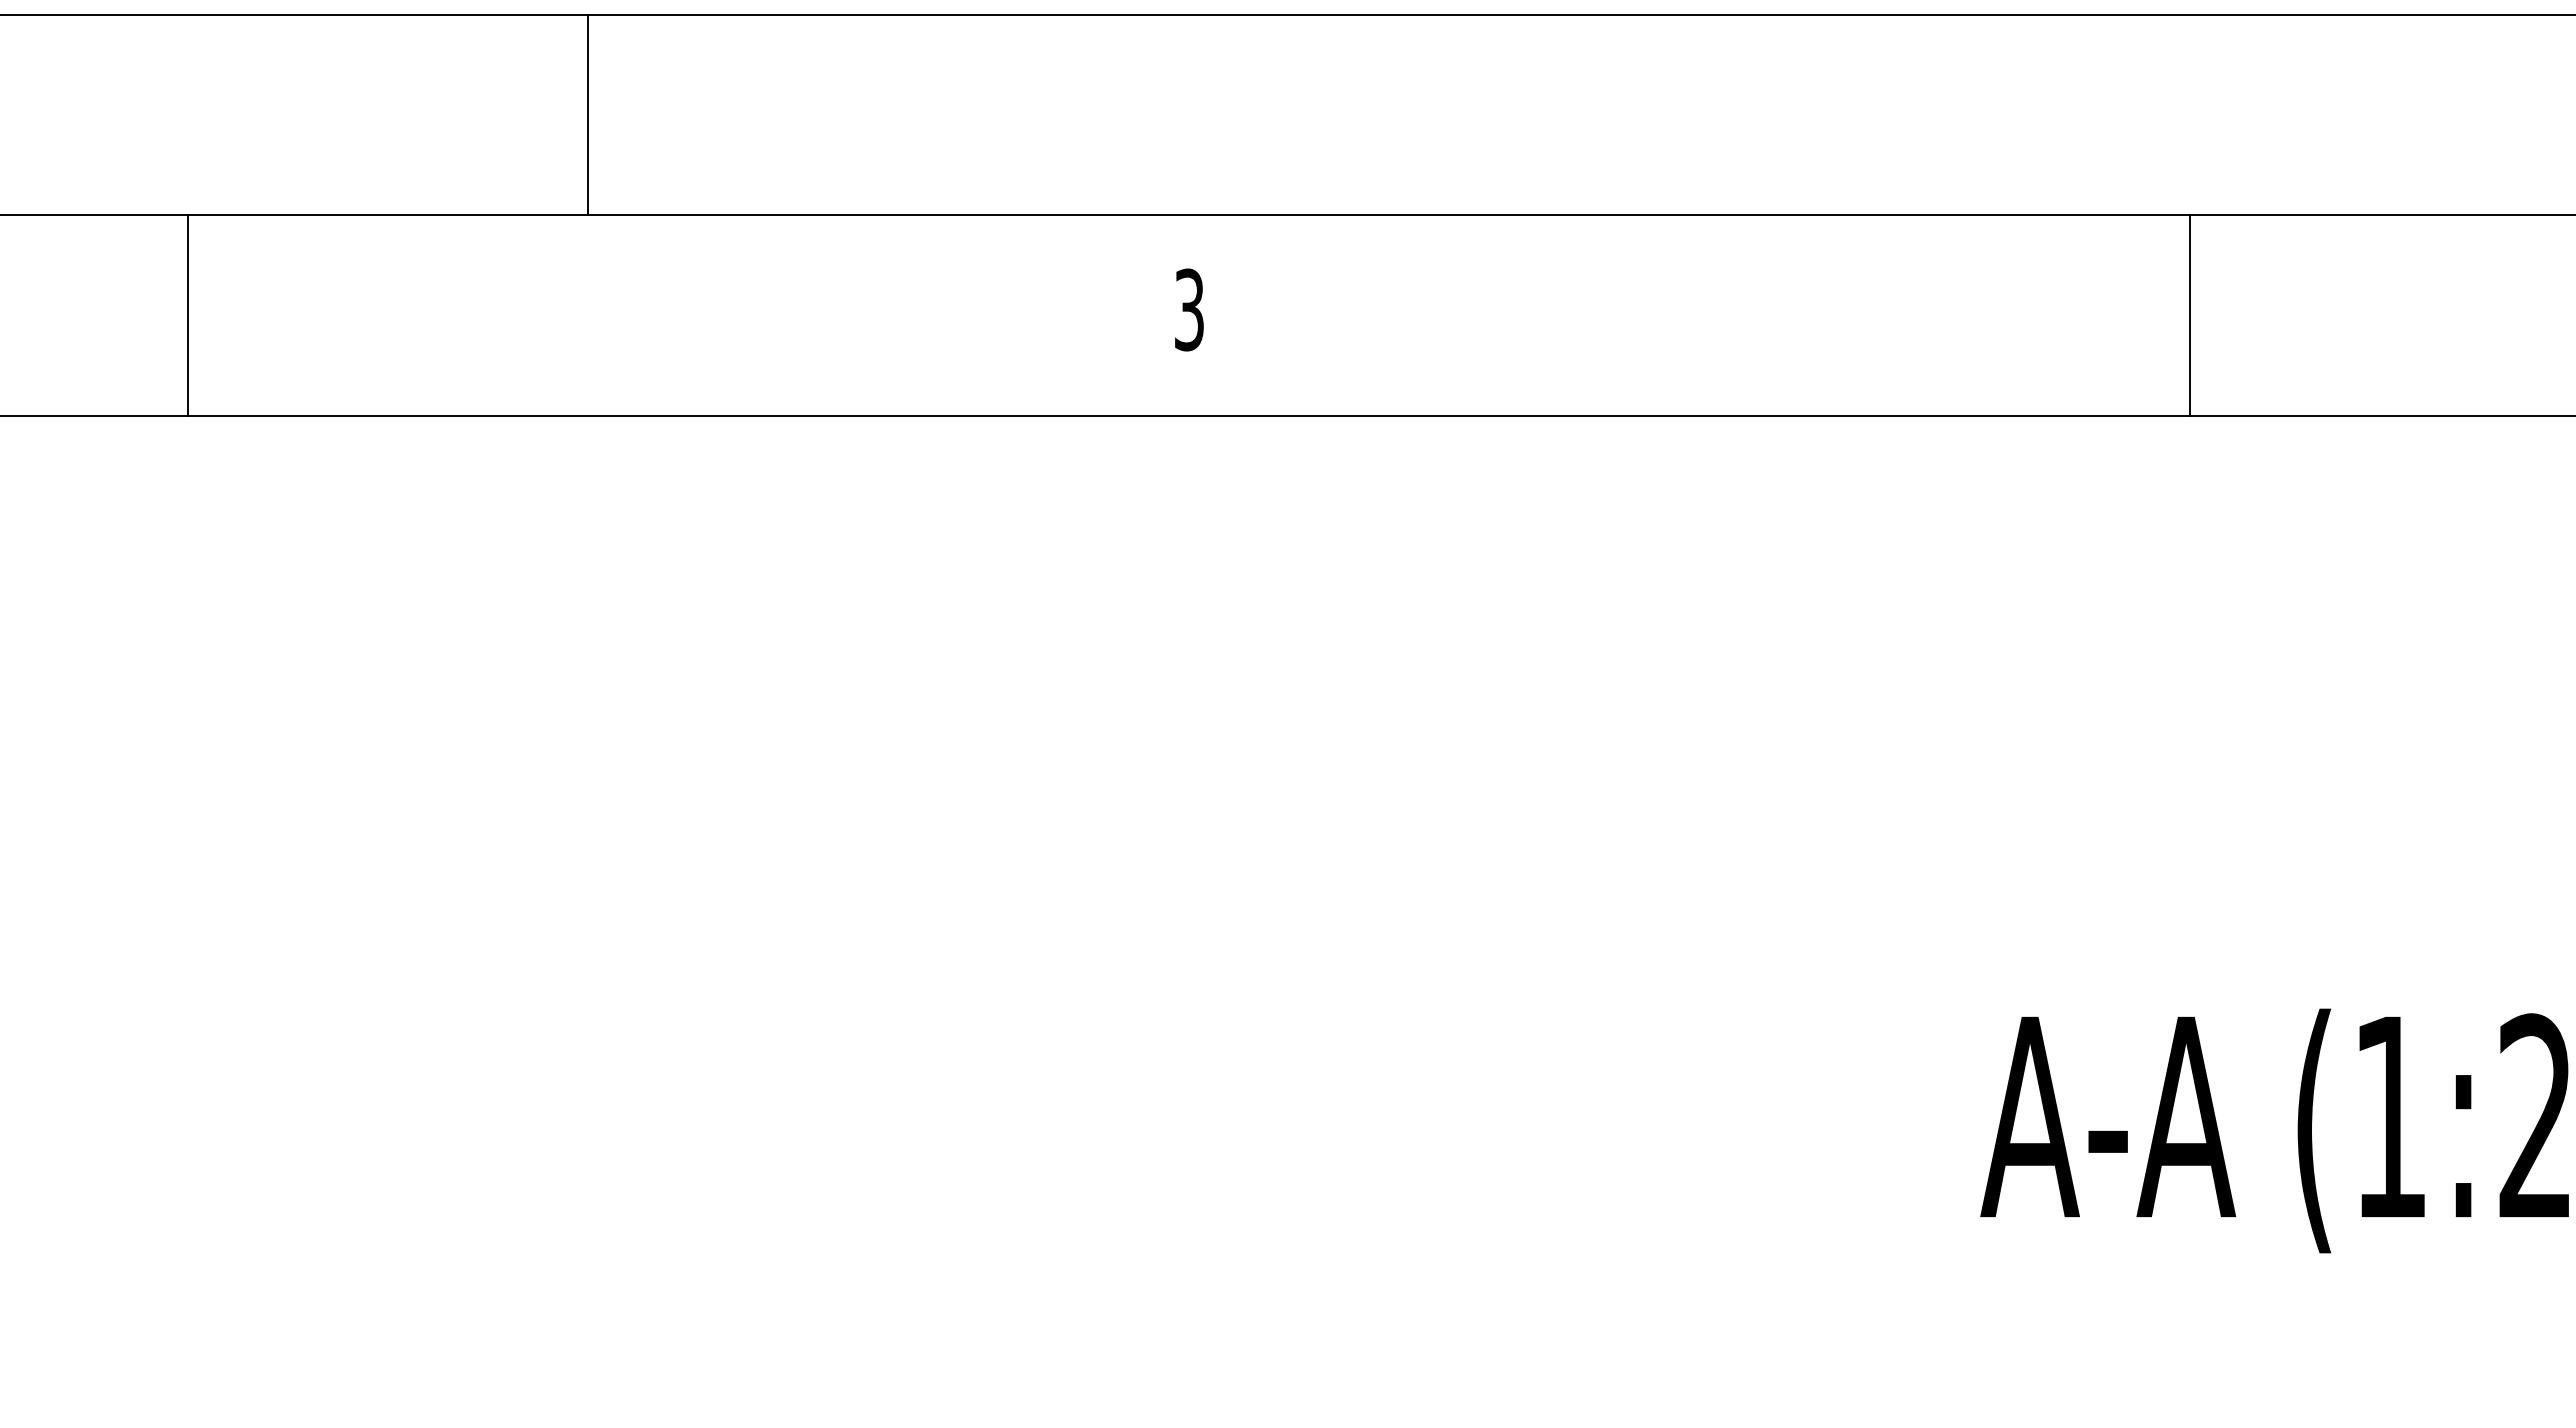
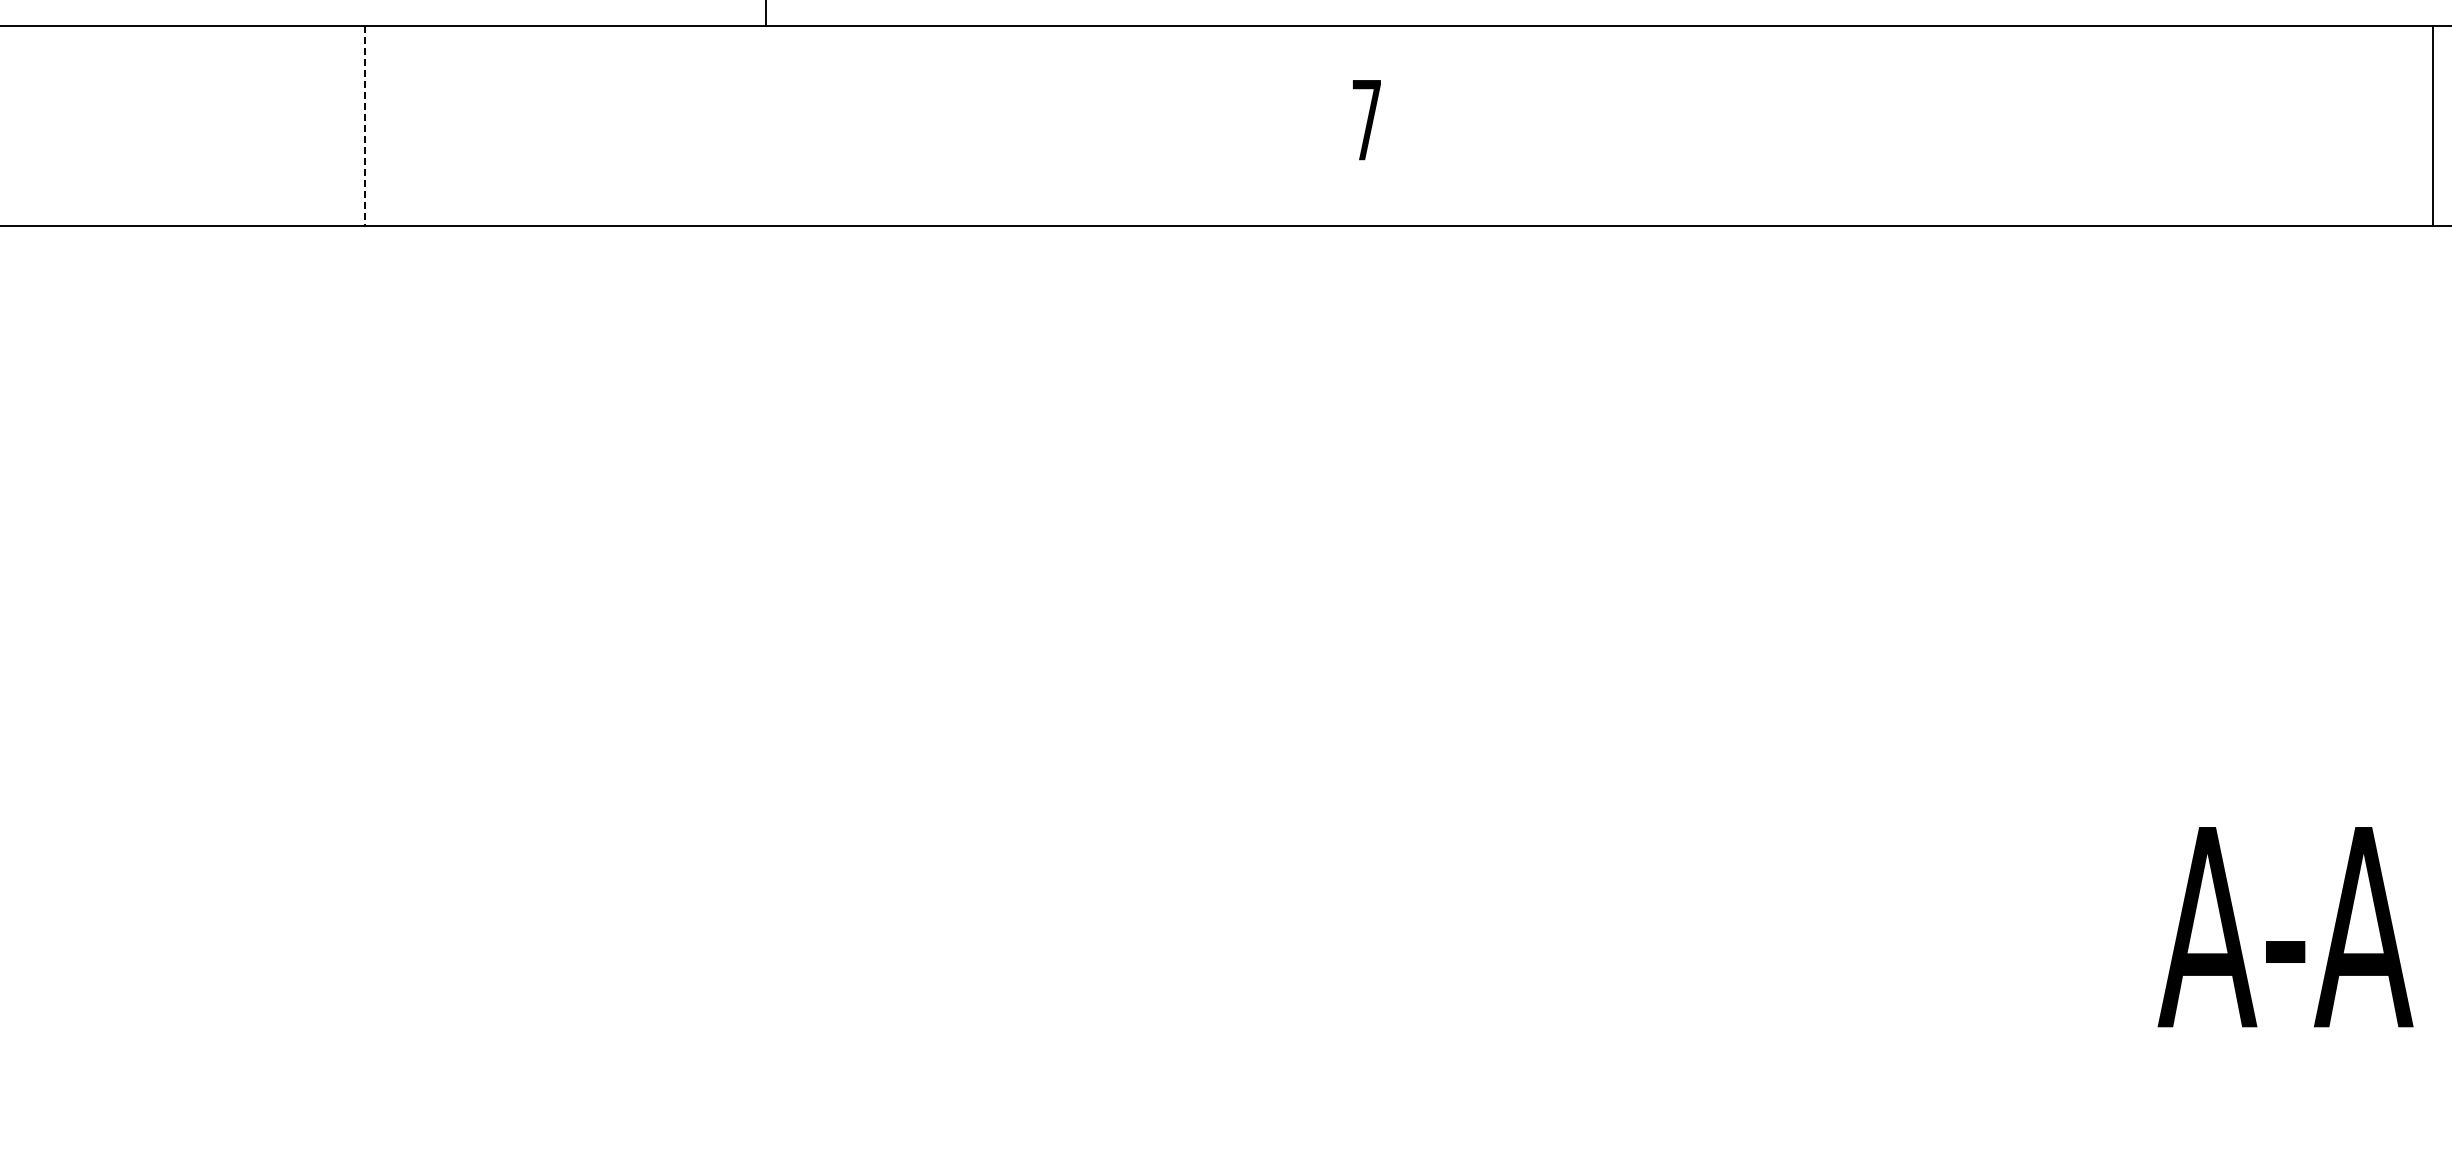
text: (1189, 309) -> (1366, 119), 3 -> 7
line: (187, 315) -> (364, 125), solid -> dashed
line: (2190, 315) -> (2432, 125), moved

